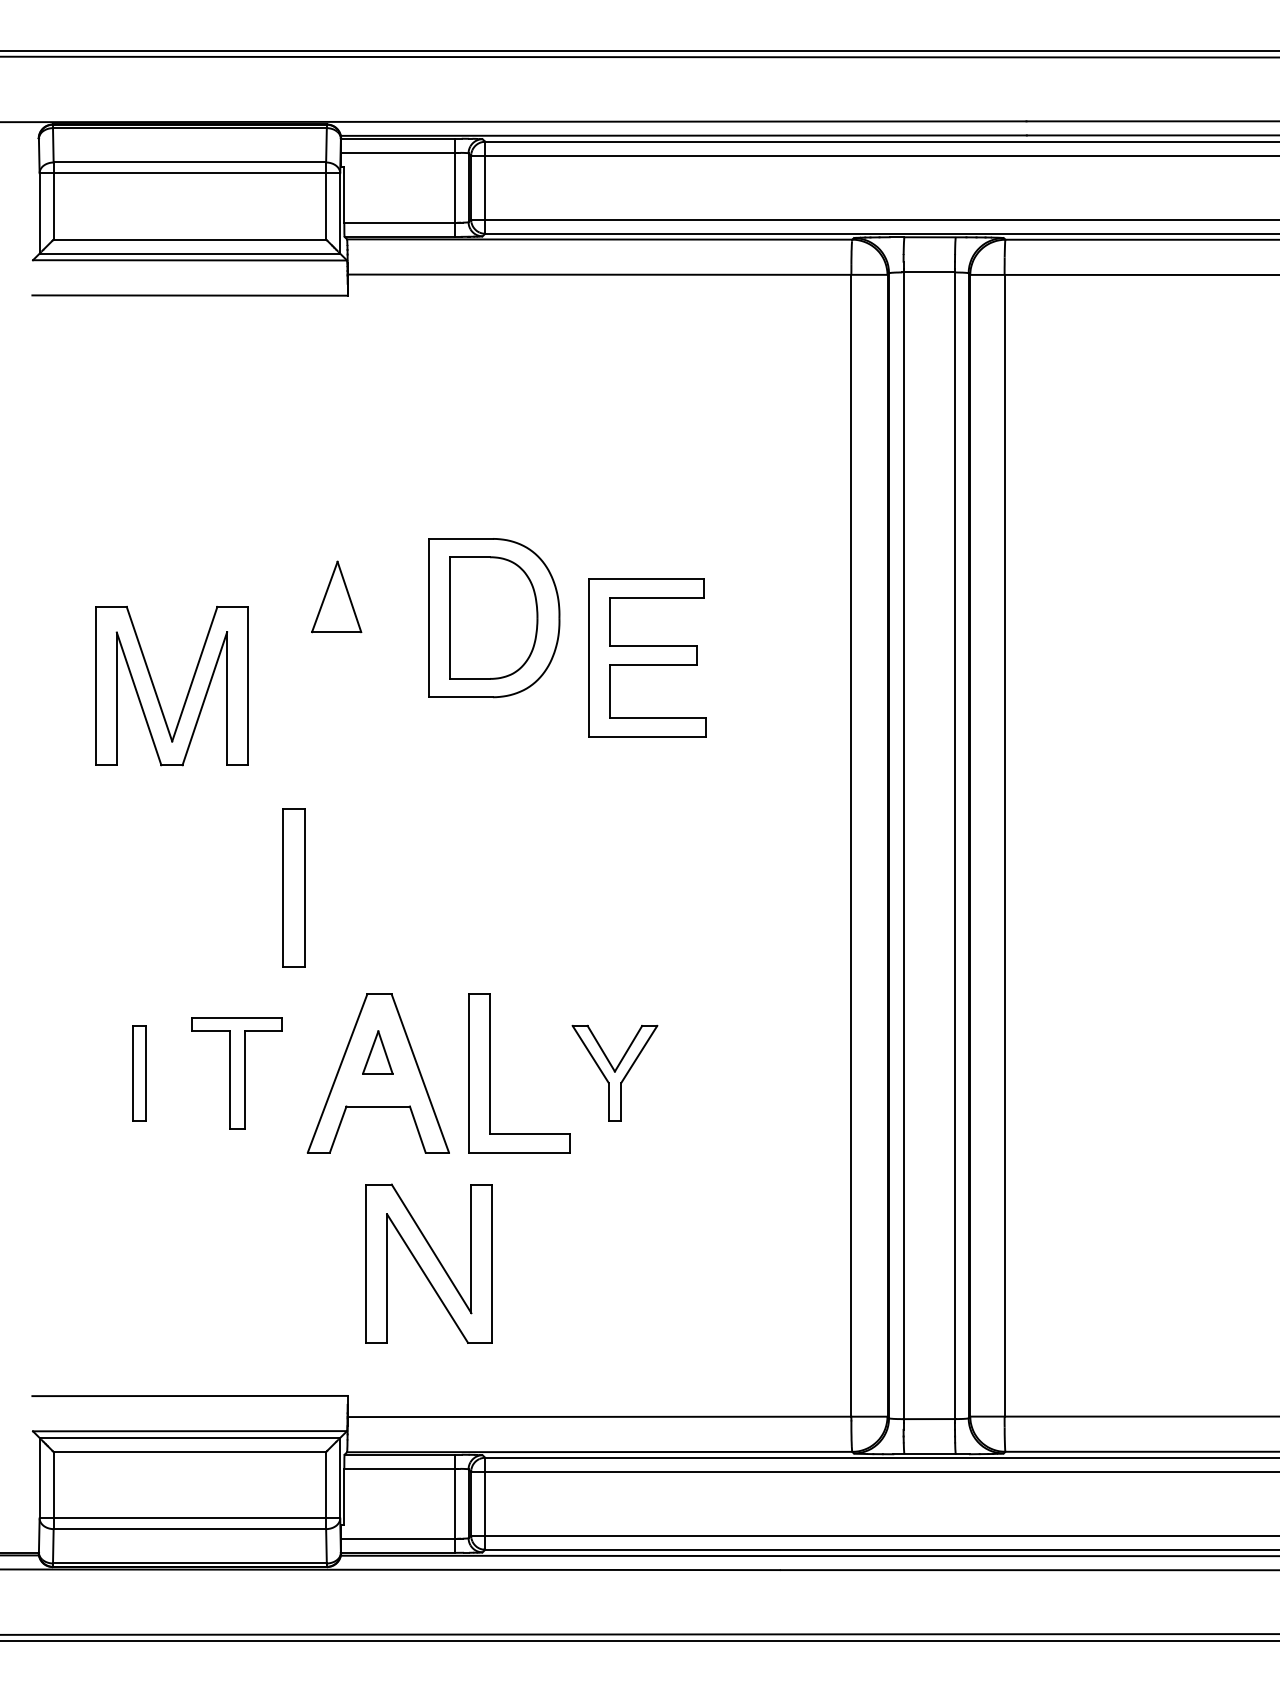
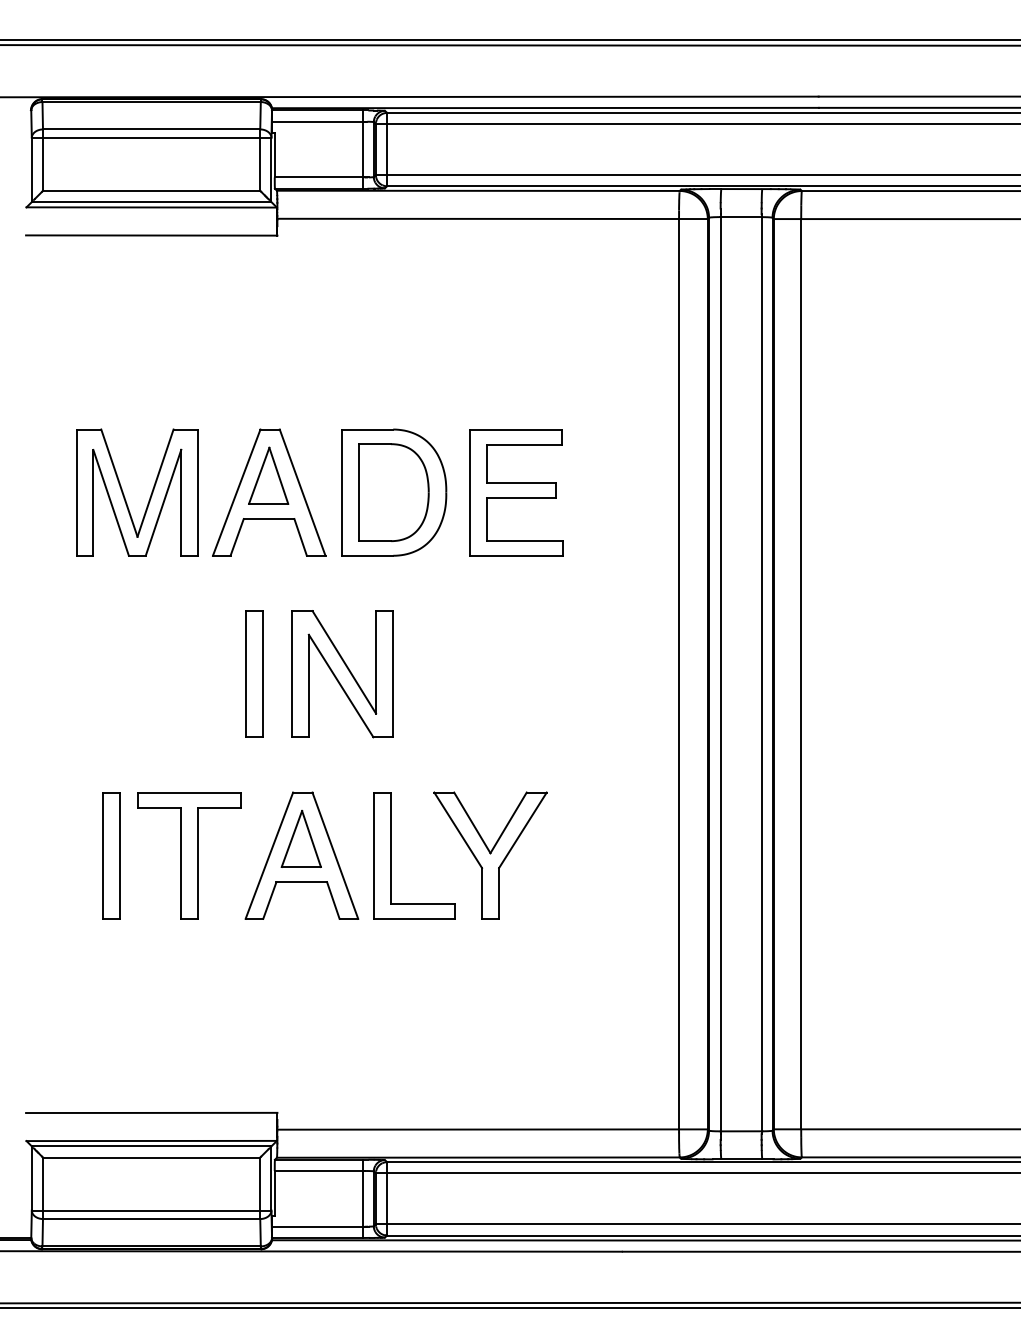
part: (336, 618) -> (268, 493), added
part: (647, 657) -> (516, 492), moved
part: (156, 691) -> (125, 496), moved
part: (293, 887) -> (254, 673), moved
part: (377, 1052) -> (301, 839), size x1.67
part: (139, 1073) -> (111, 855), size x1.67
part: (237, 1073) -> (189, 855), size x1.43
part: (614, 1073) -> (490, 855), size x1.67
part: (428, 1263) -> (341, 673), moved

